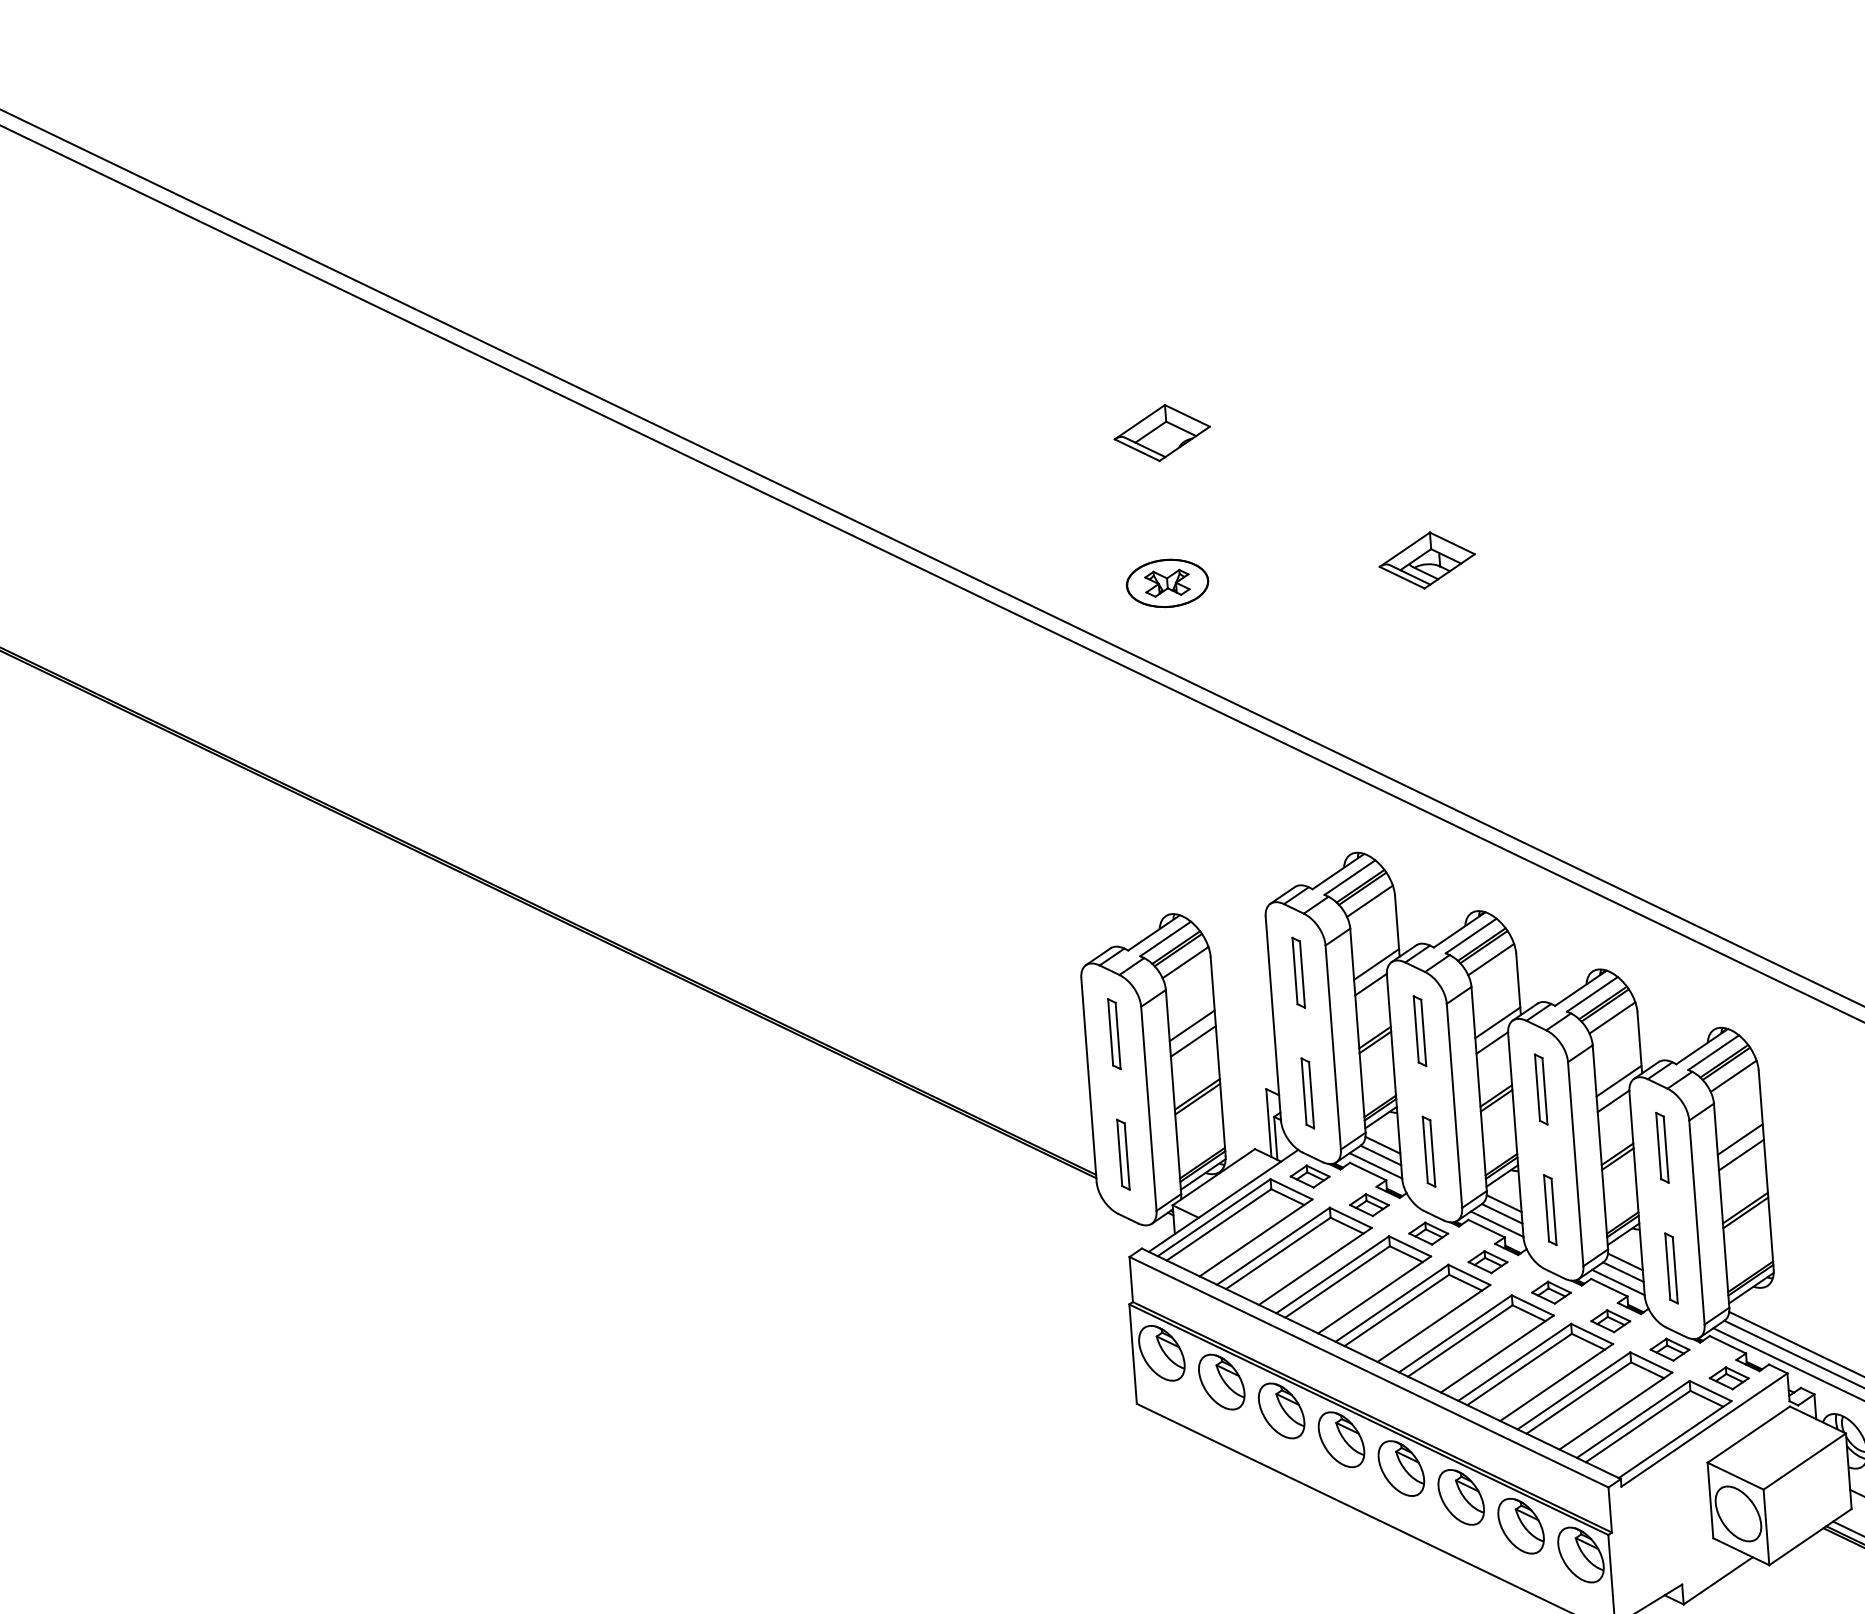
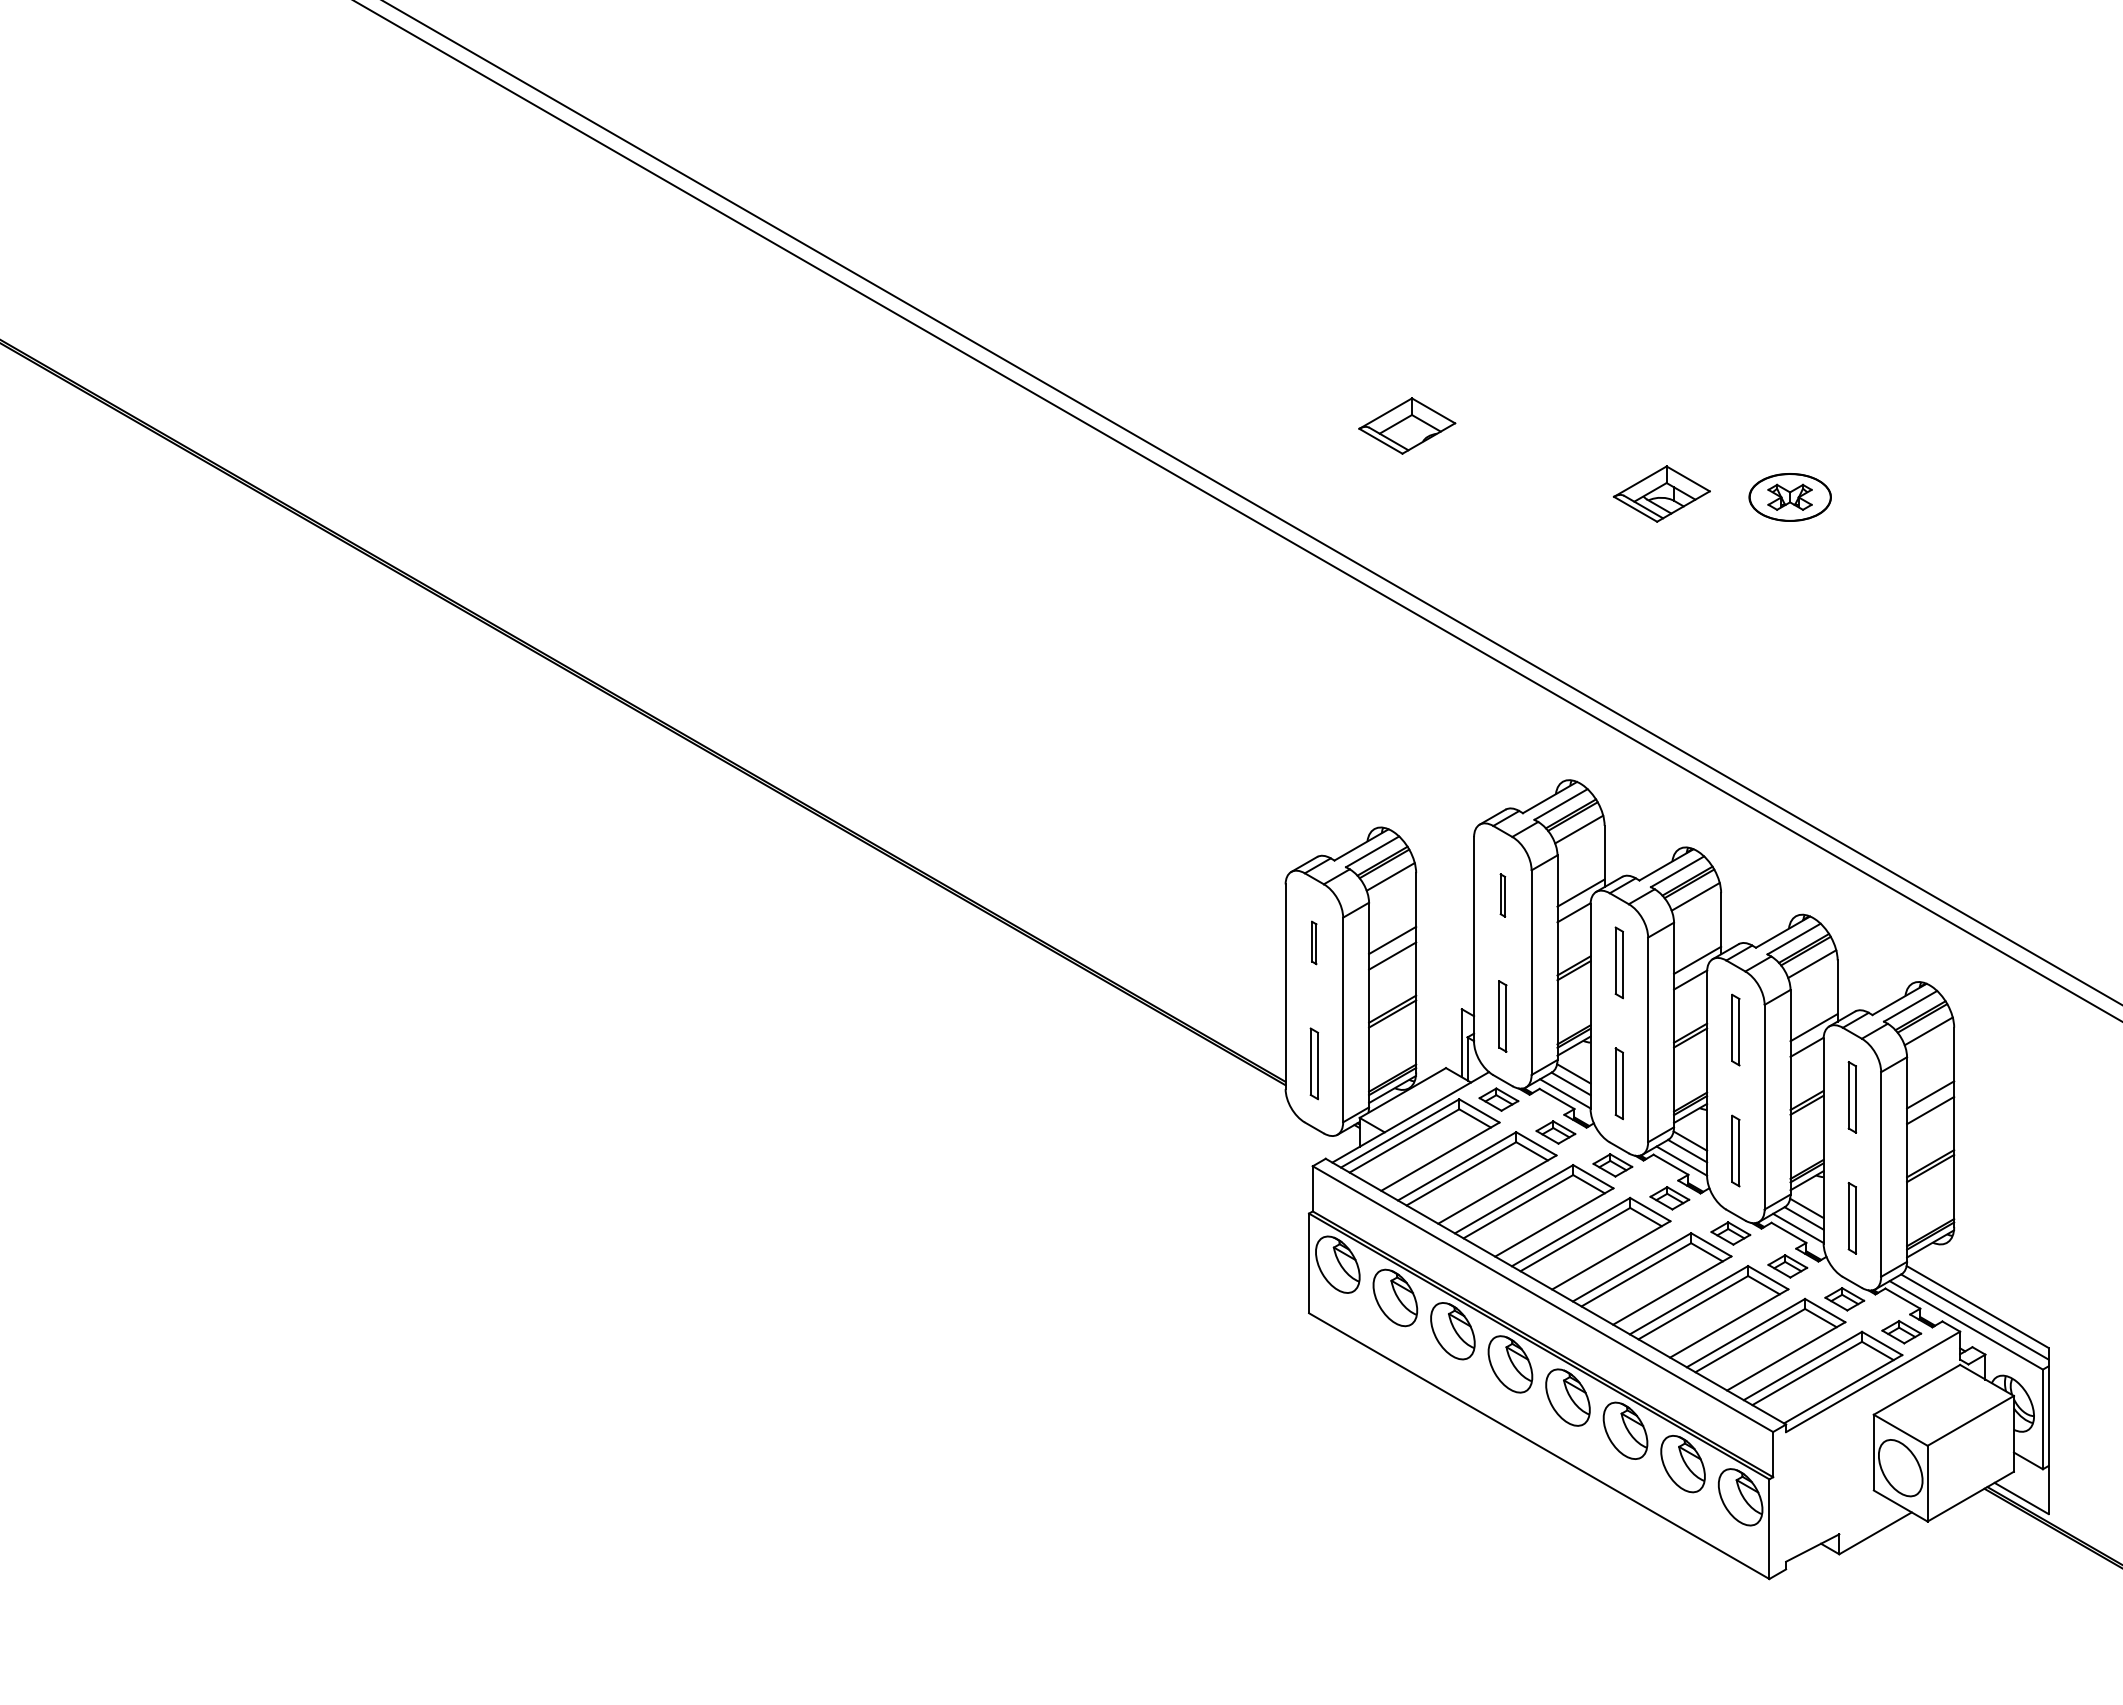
part: (1162, 432) -> (1407, 425), moved
part: (1166, 583) -> (1789, 497), moved
part: (1298, 972) -> (1502, 895), size x0.6
part: (1113, 1033) -> (1313, 942), size x0.6

